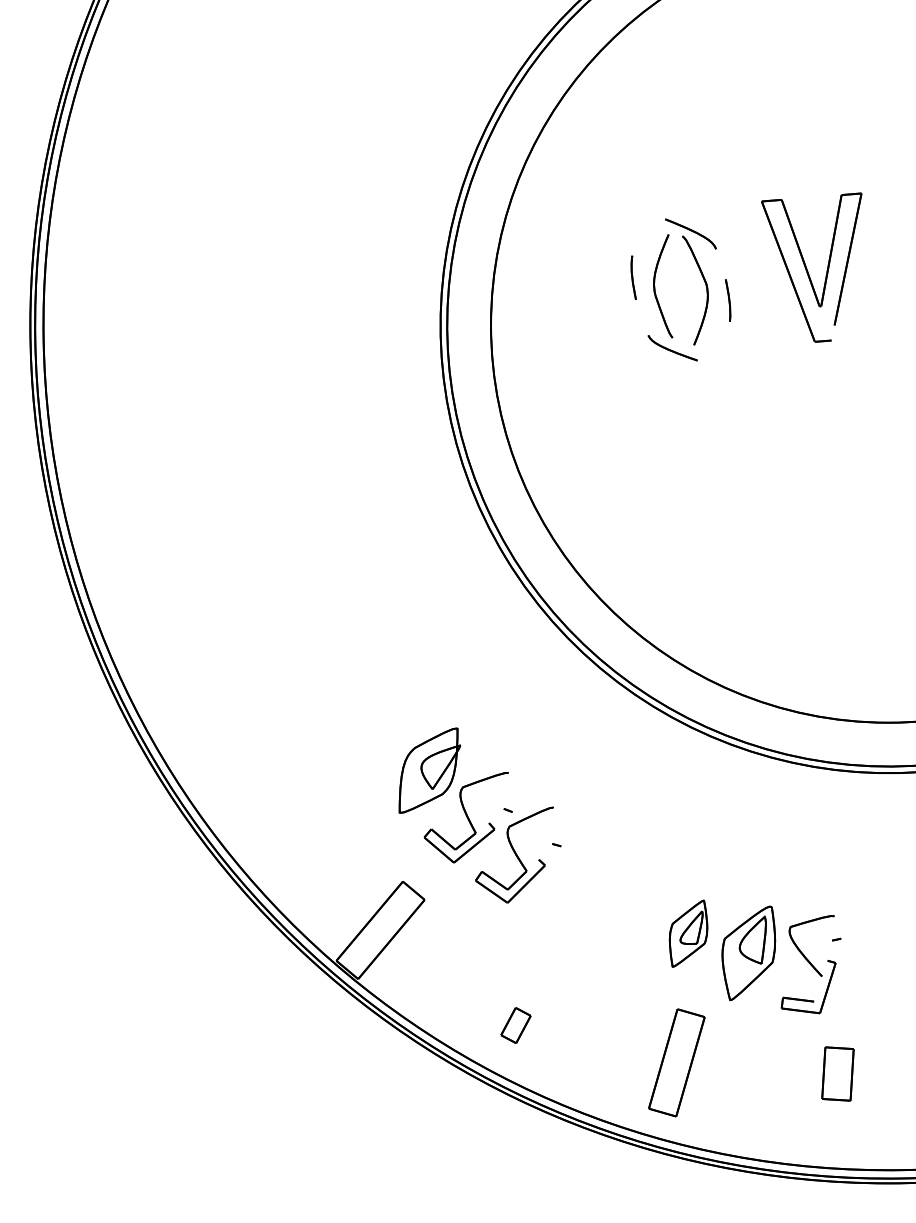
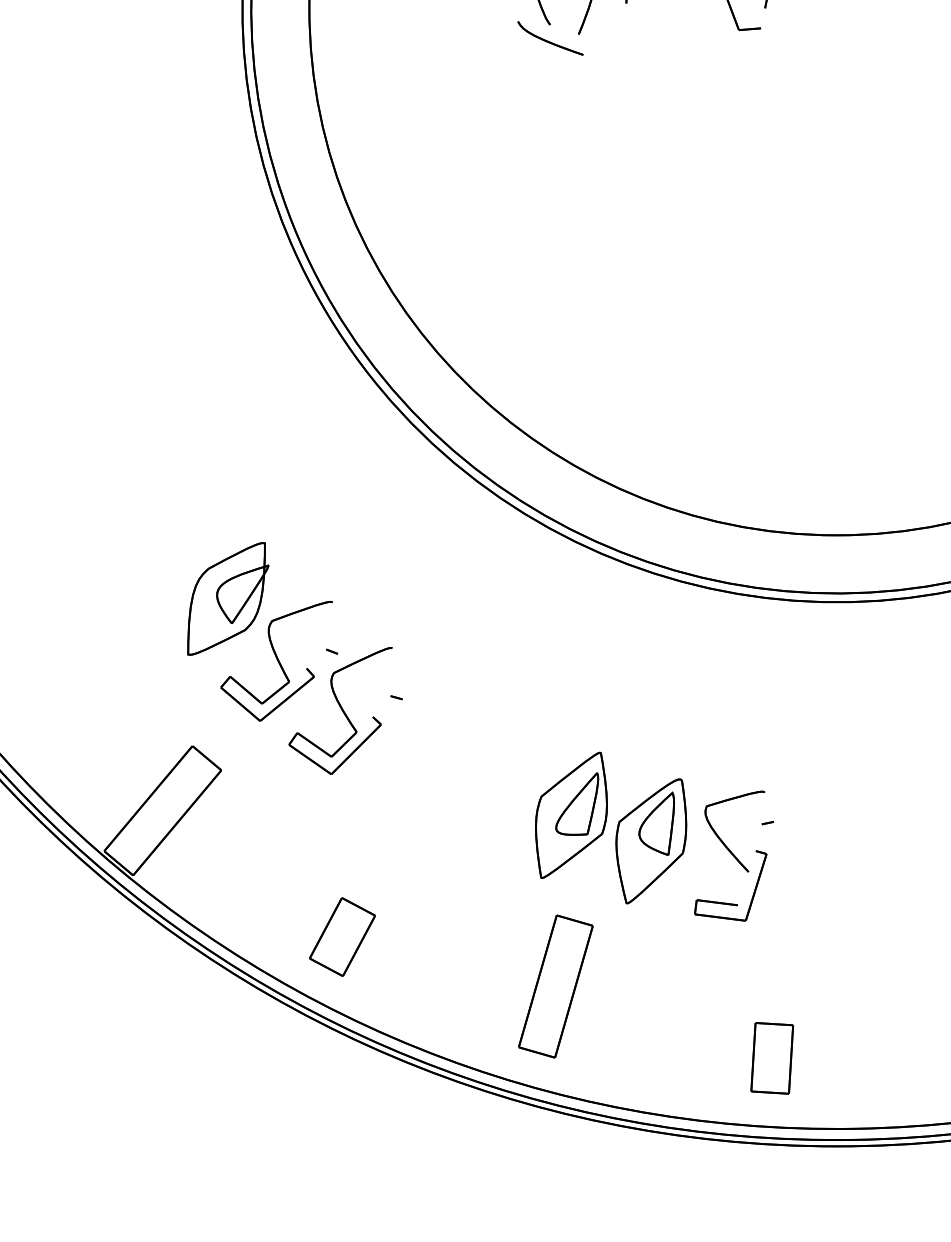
part: (688, 933) -> (571, 814), size x1.43
part: (515, 1025) -> (341, 936), size x1.67
part: (837, 1073) -> (771, 1057), moved

